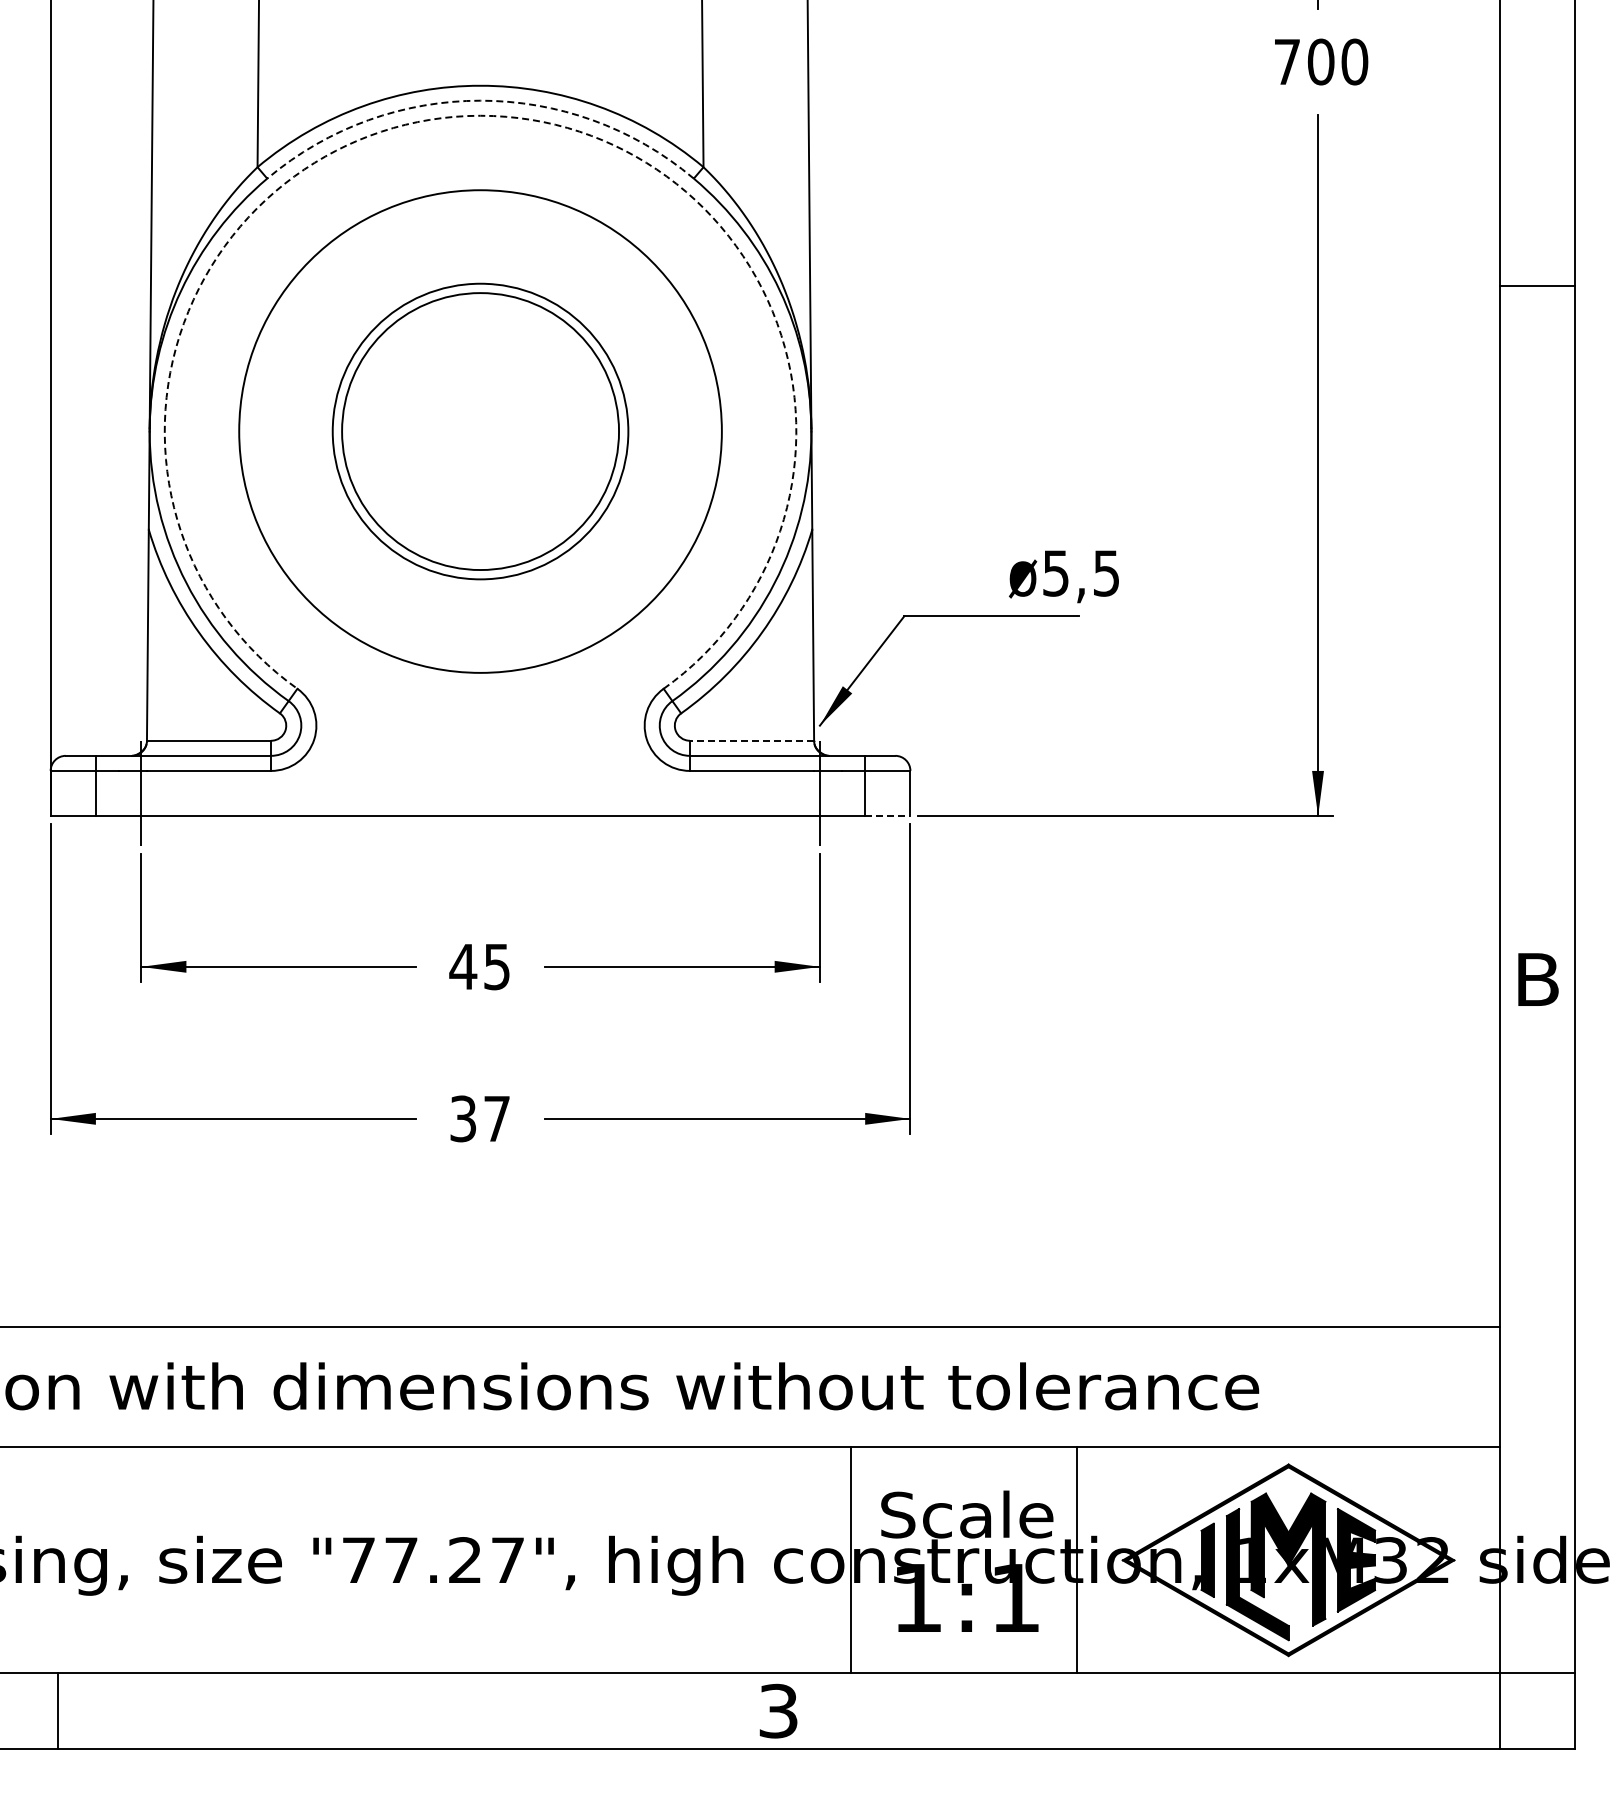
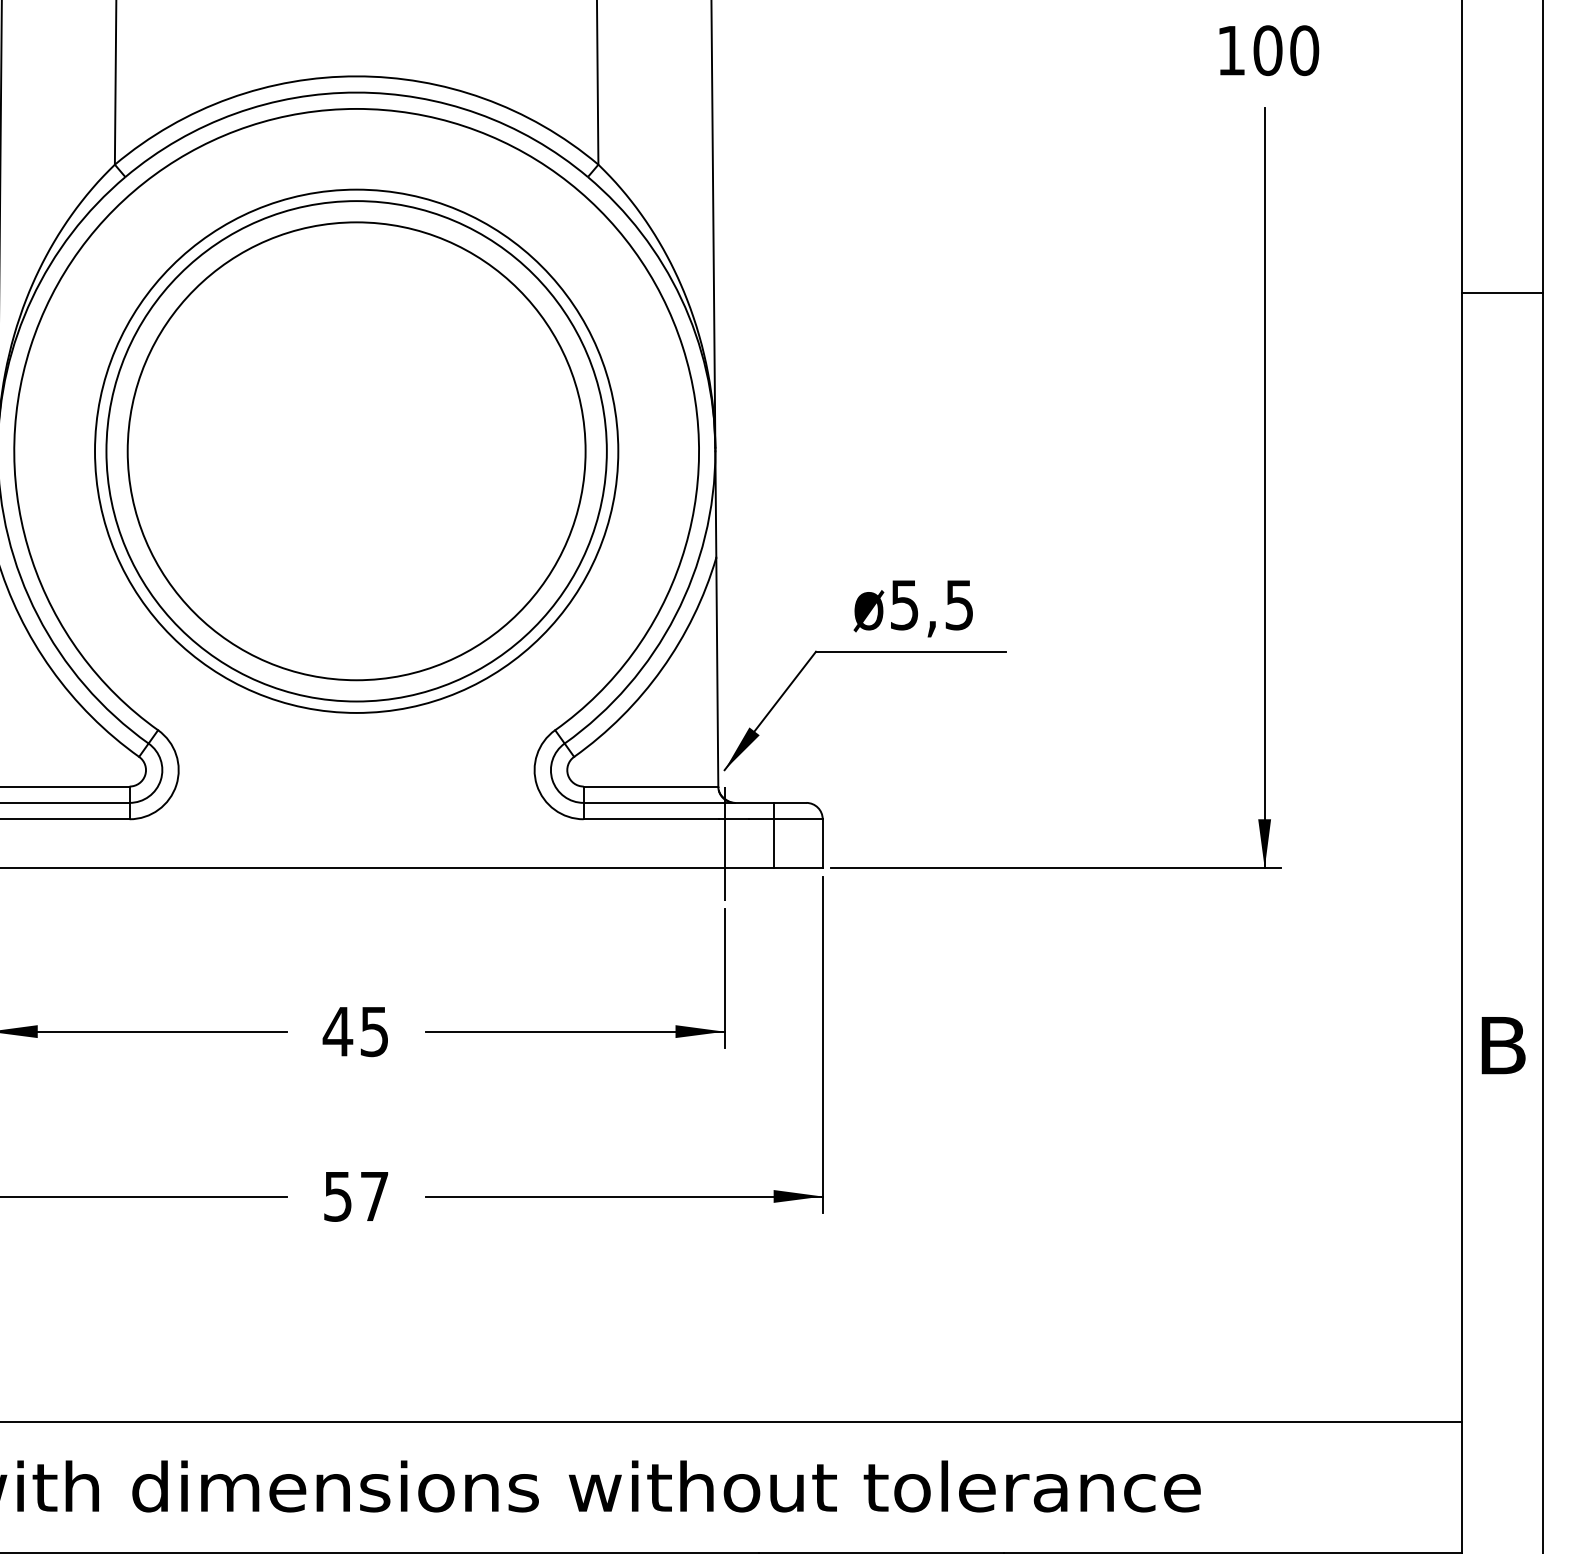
text: (1287, 61) -> (1231, 50), 700 -> 100
arc: (480, 100) -> (356, 92), dashed -> solid
arc: (480, 115) -> (356, 108), dashed -> solid
circle: (480, 431) -> (356, 451), size x1.43
circle: (480, 431) -> (356, 451), size x1.67
text: (1063, 576) -> (912, 608), moved
line: (751, 740) -> (650, 786), dashed -> solid
line: (887, 816) -> (797, 868), dashed -> solid
text: (463, 1118) -> (338, 1196), 37 -> 57

